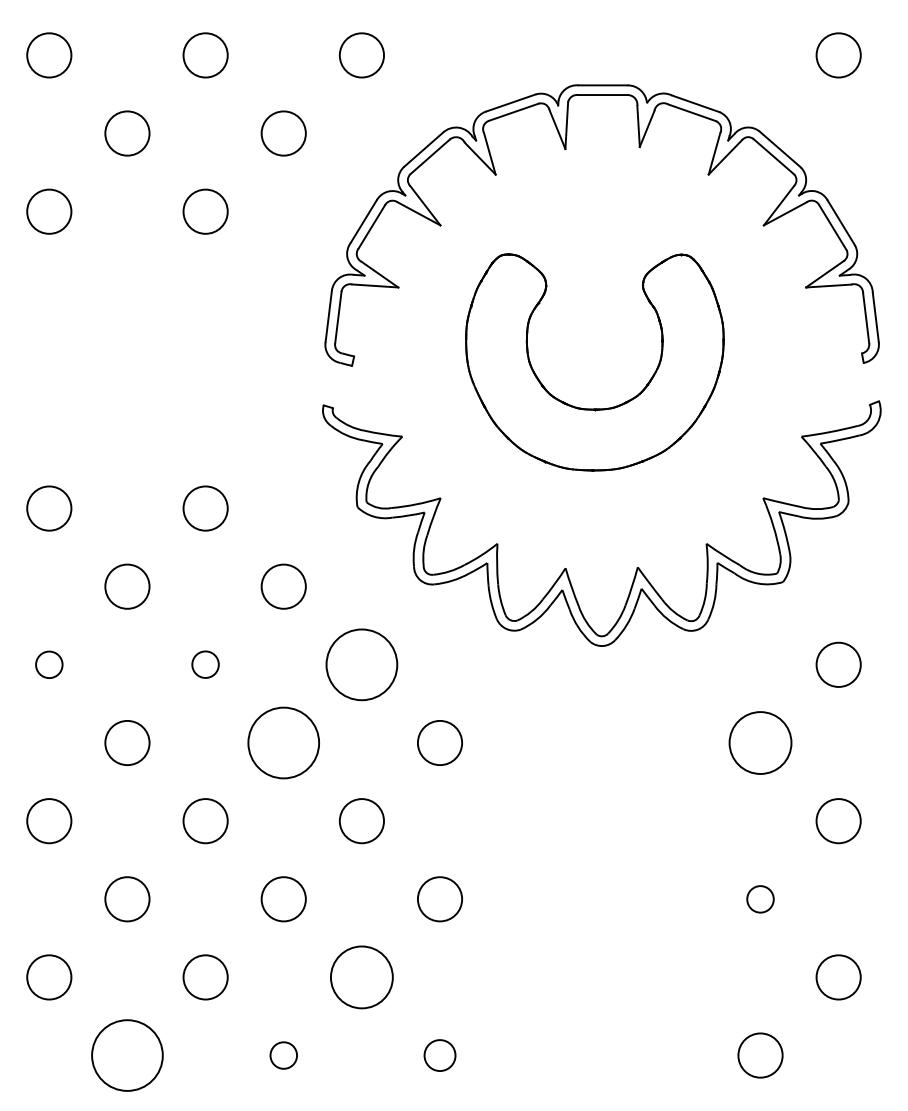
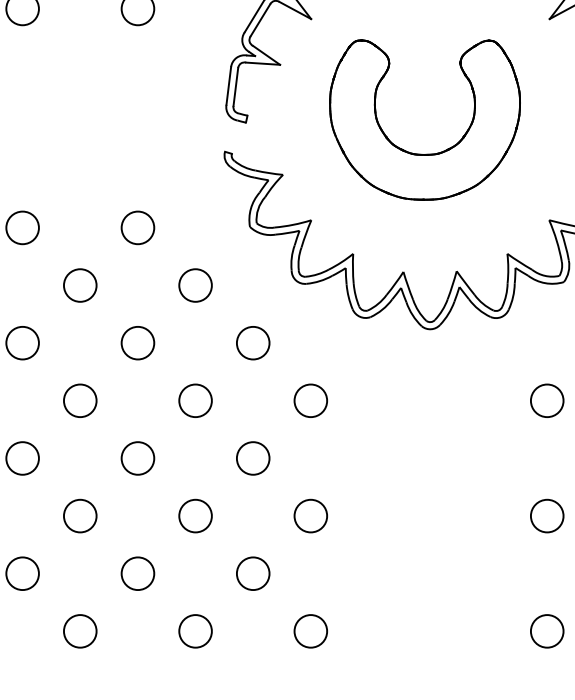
circle: (49, 664) -> (22, 342), size x1.67
circle: (205, 664) -> (137, 342), size x1.67
circle: (361, 664) -> (252, 342), size x0.62
circle: (283, 742) -> (195, 400), size x0.62
circle: (760, 742) -> (547, 400), size x0.71
circle: (760, 899) -> (547, 516), size x1.67
circle: (361, 977) -> (252, 573), size x0.71
circle: (127, 1055) -> (80, 631), size x0.62
circle: (283, 1055) -> (195, 631), size x1.67
circle: (439, 1055) -> (310, 631), size x1.43

